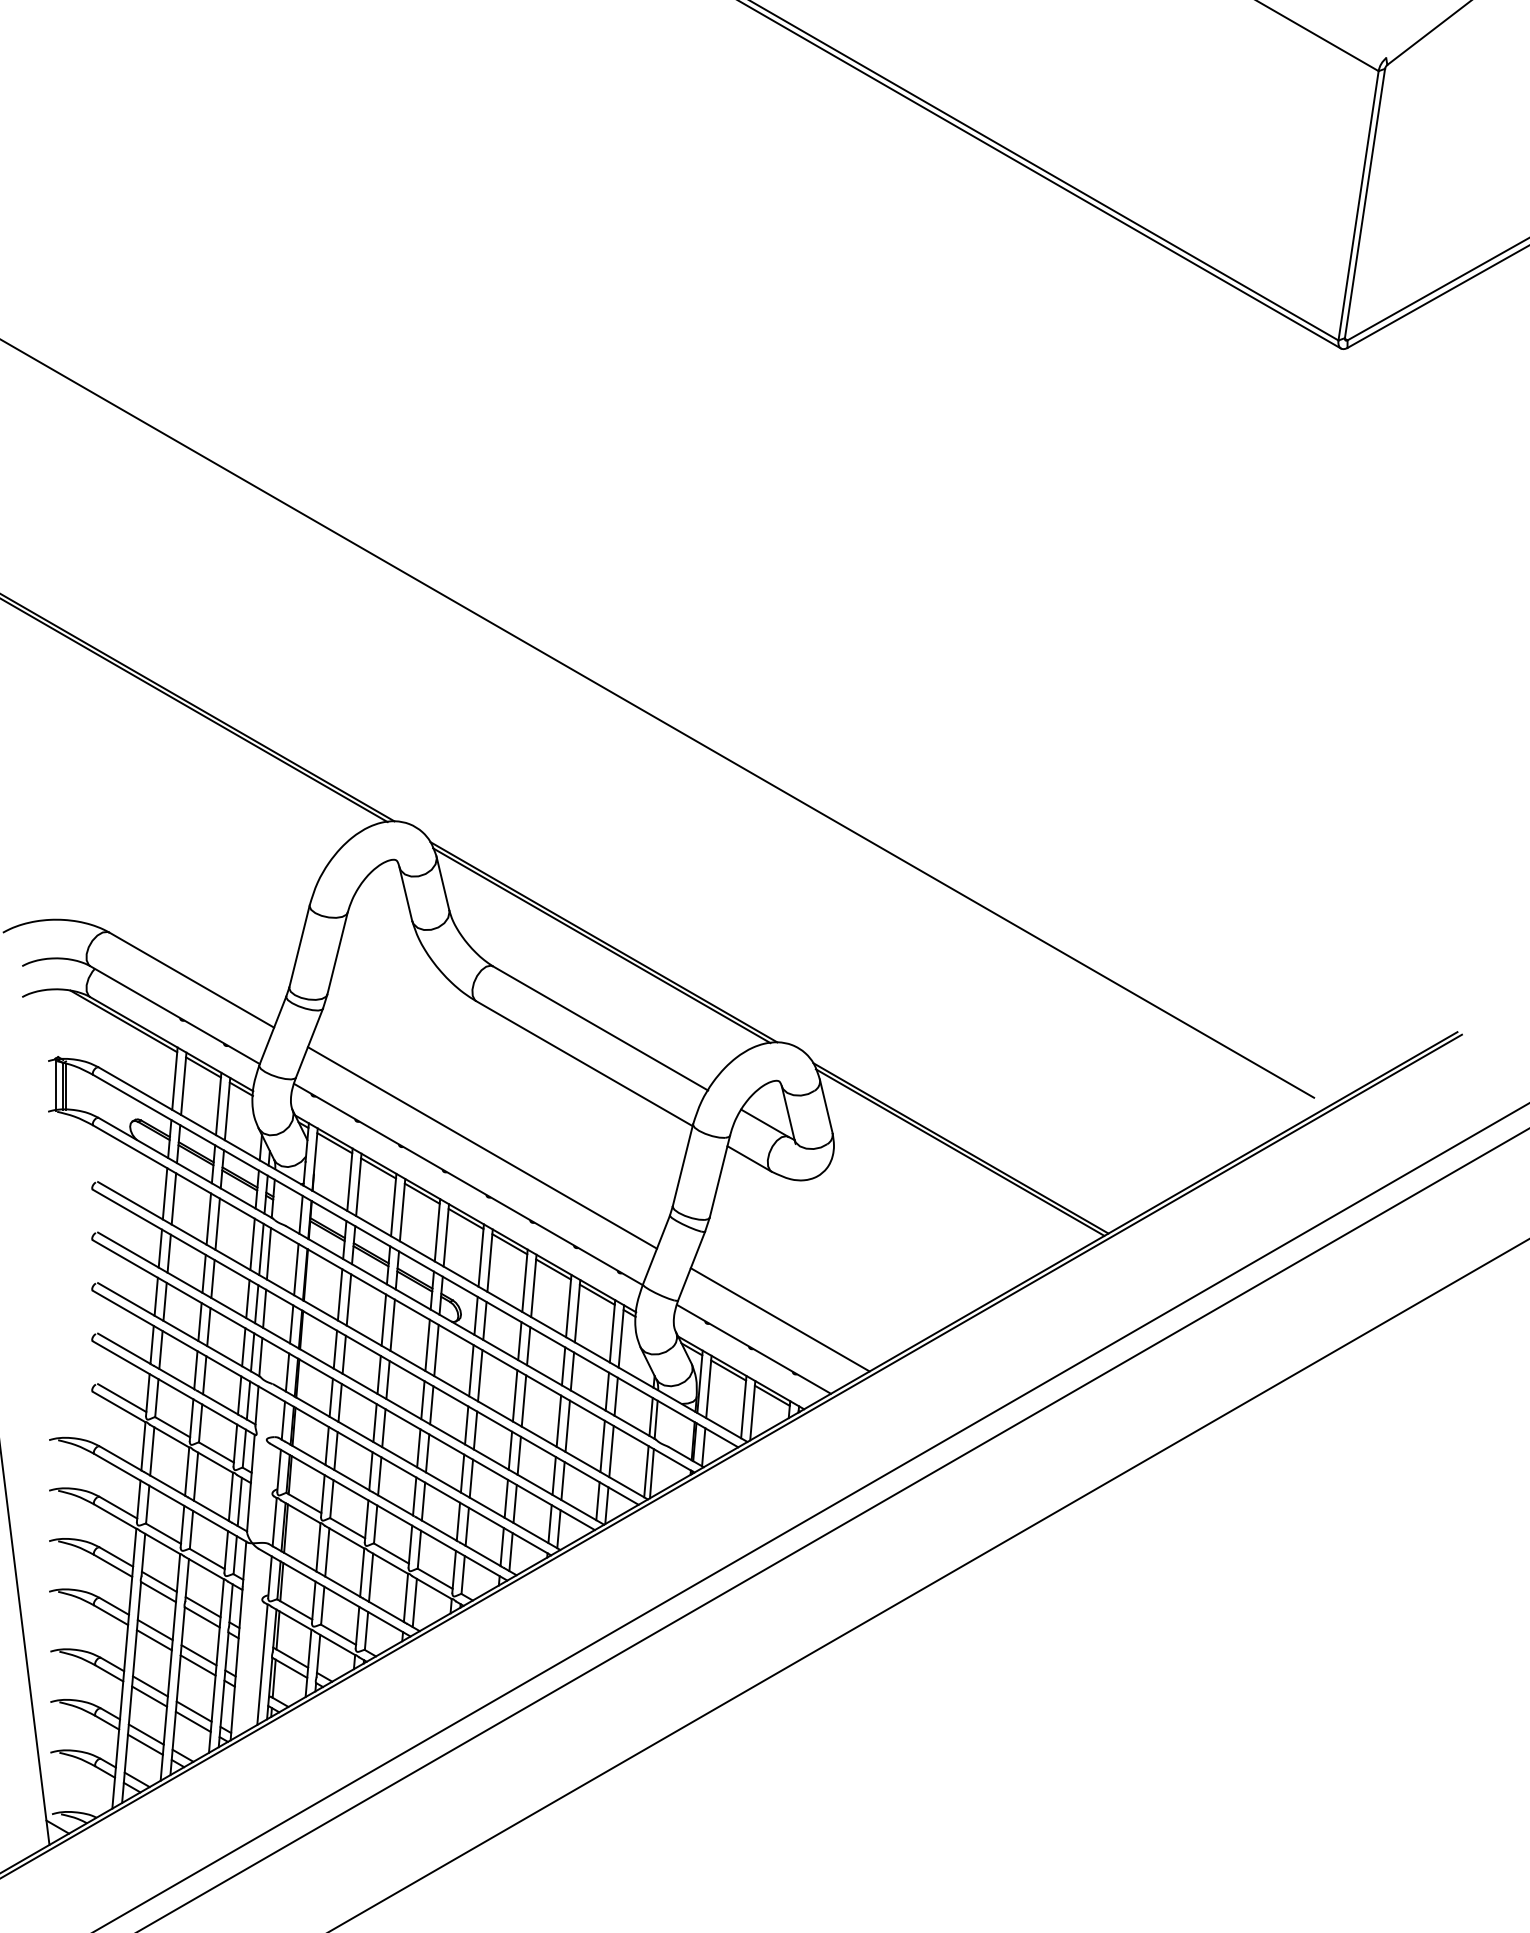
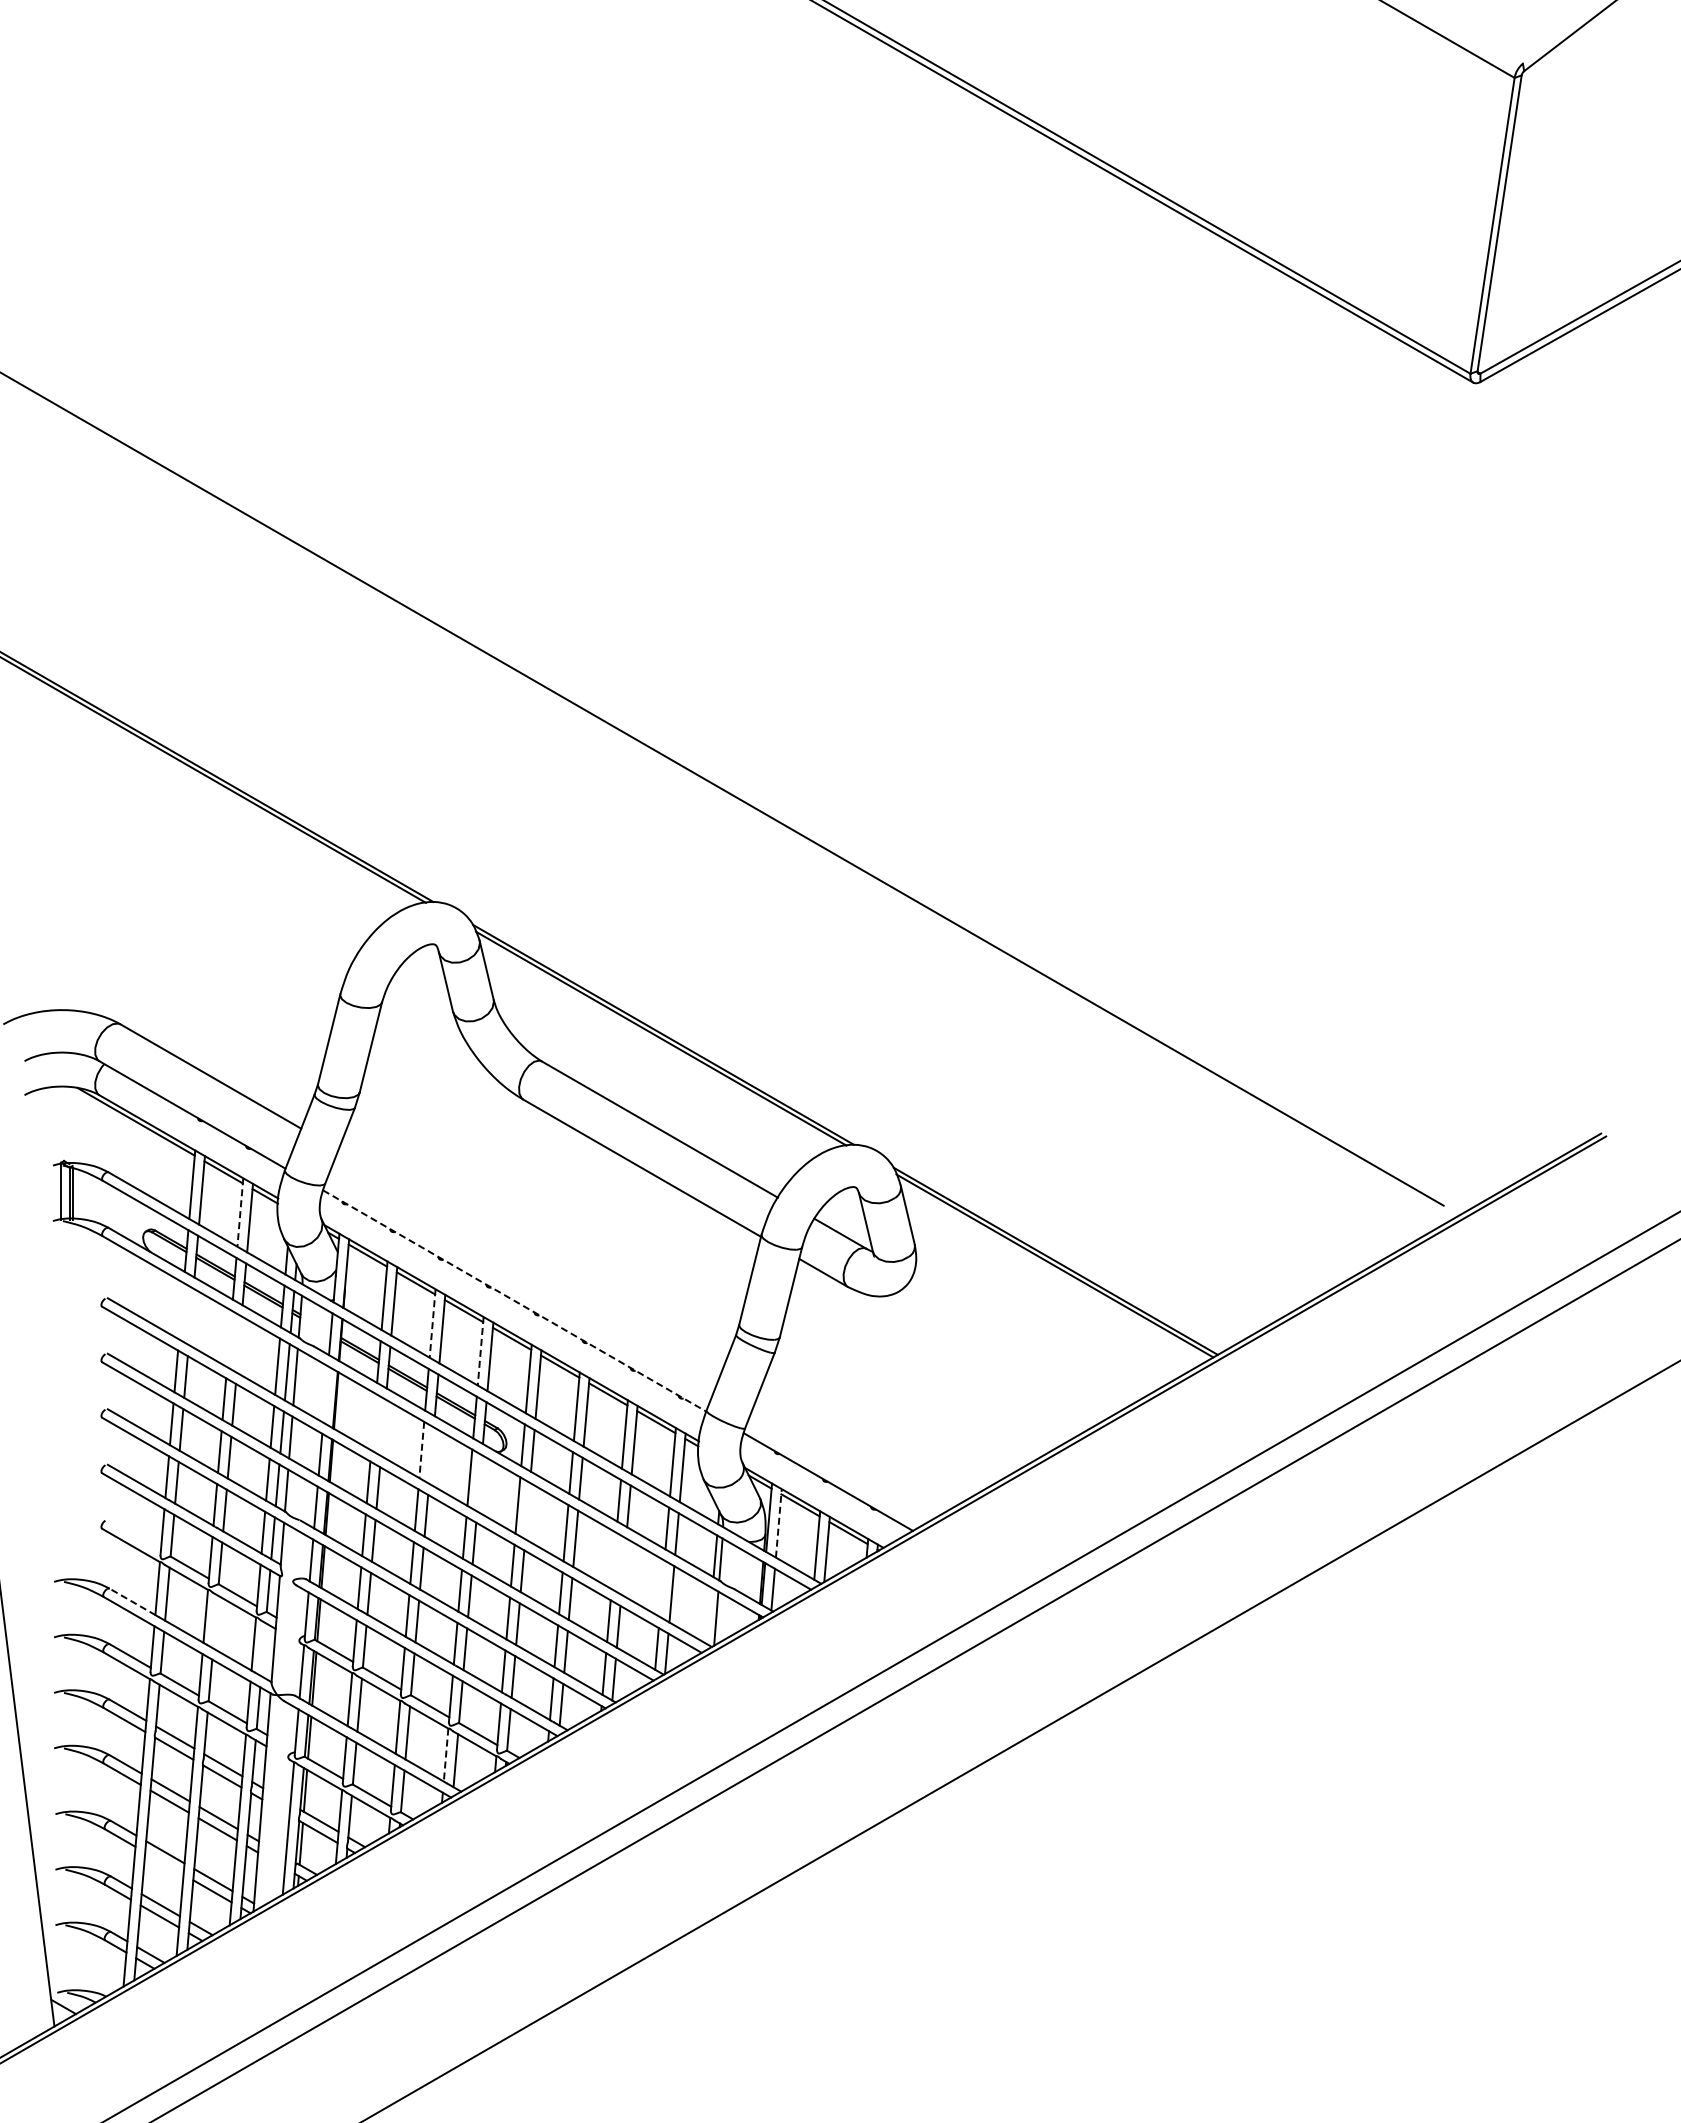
line: (218, 1104) -> (240, 1213), solid -> dashed
line: (481, 1147) -> (529, 1260), removed
line: (469, 1184) -> (515, 1301), solid -> dashed
line: (165, 1194) -> (181, 1311), removed
line: (173, 1198) -> (190, 1316), removed
line: (393, 1205) -> (432, 1324), solid -> dashed
line: (208, 1218) -> (229, 1338), removed
line: (216, 1224) -> (238, 1344), removed
line: (437, 1230) -> (480, 1351), solid -> dashed
line: (296, 1269) -> (325, 1394), removed
line: (339, 1295) -> (373, 1422), removed
line: (348, 1299) -> (383, 1427), removed
line: (780, 1319) -> (857, 1449), removed
line: (383, 1320) -> (421, 1450), solid -> dashed
line: (392, 1325) -> (431, 1455), removed
line: (436, 1350) -> (479, 1483), removed
line: (480, 1375) -> (527, 1510), removed
line: (708, 1386) -> (778, 1522), solid -> dashed
line: (121, 1397) -> (133, 1535), removed
line: (558, 1420) -> (613, 1560), removed
line: (567, 1426) -> (623, 1566), removed
line: (602, 1446) -> (661, 1588), removed
line: (120, 1458) -> (132, 1601), solid -> dashed
line: (645, 1471) -> (709, 1616), removed
line: (196, 1476) -> (215, 1621), removed
line: (239, 1501) -> (263, 1649), removed
line: (406, 1598) -> (446, 1755), solid -> dashed
line: (149, 1696) -> (164, 1863), removed

